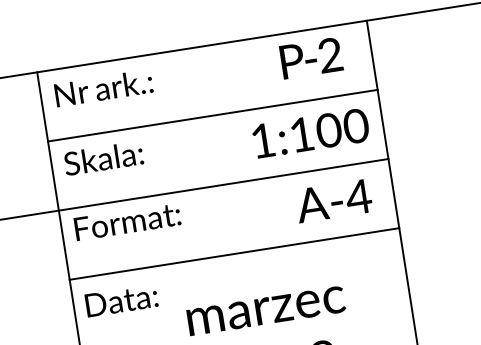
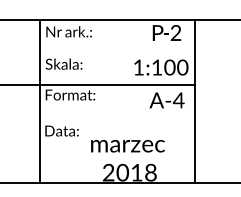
line: (213, 115) -> (117, 52), removed
line: (234, 253) -> (117, 117), removed

